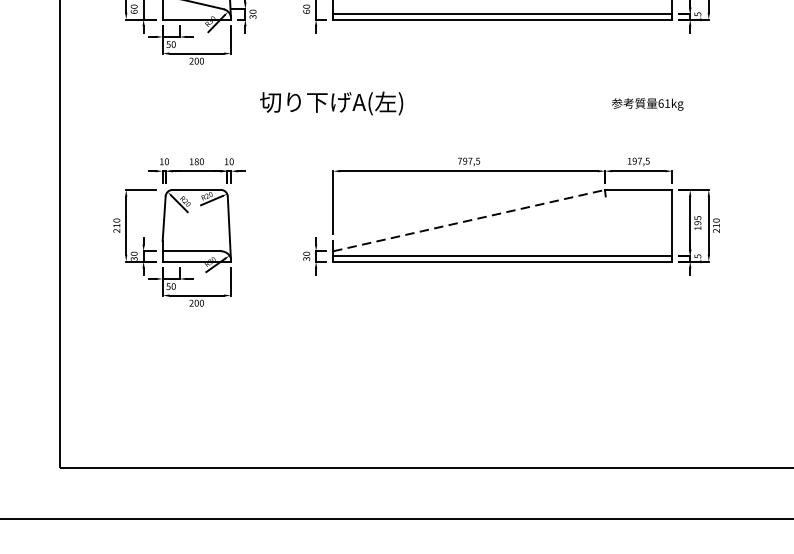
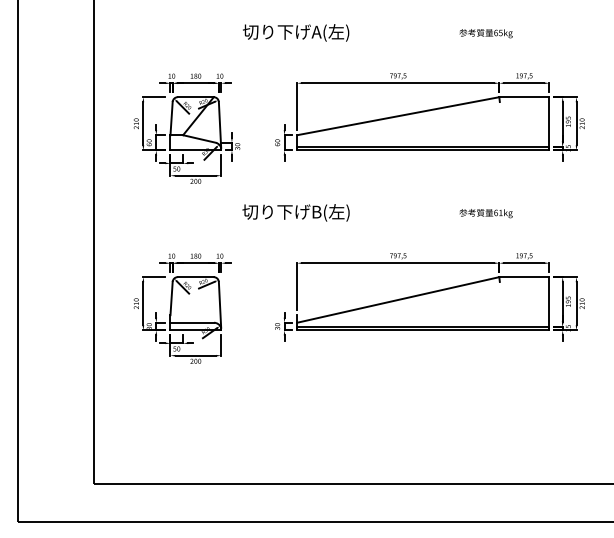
text: (330, 103) -> (295, 212), 切り下げA(左) -> 切り下げB(左)
text: (646, 104) -> (485, 213), moved
line: (469, 220) -> (398, 299), dashed -> solid

